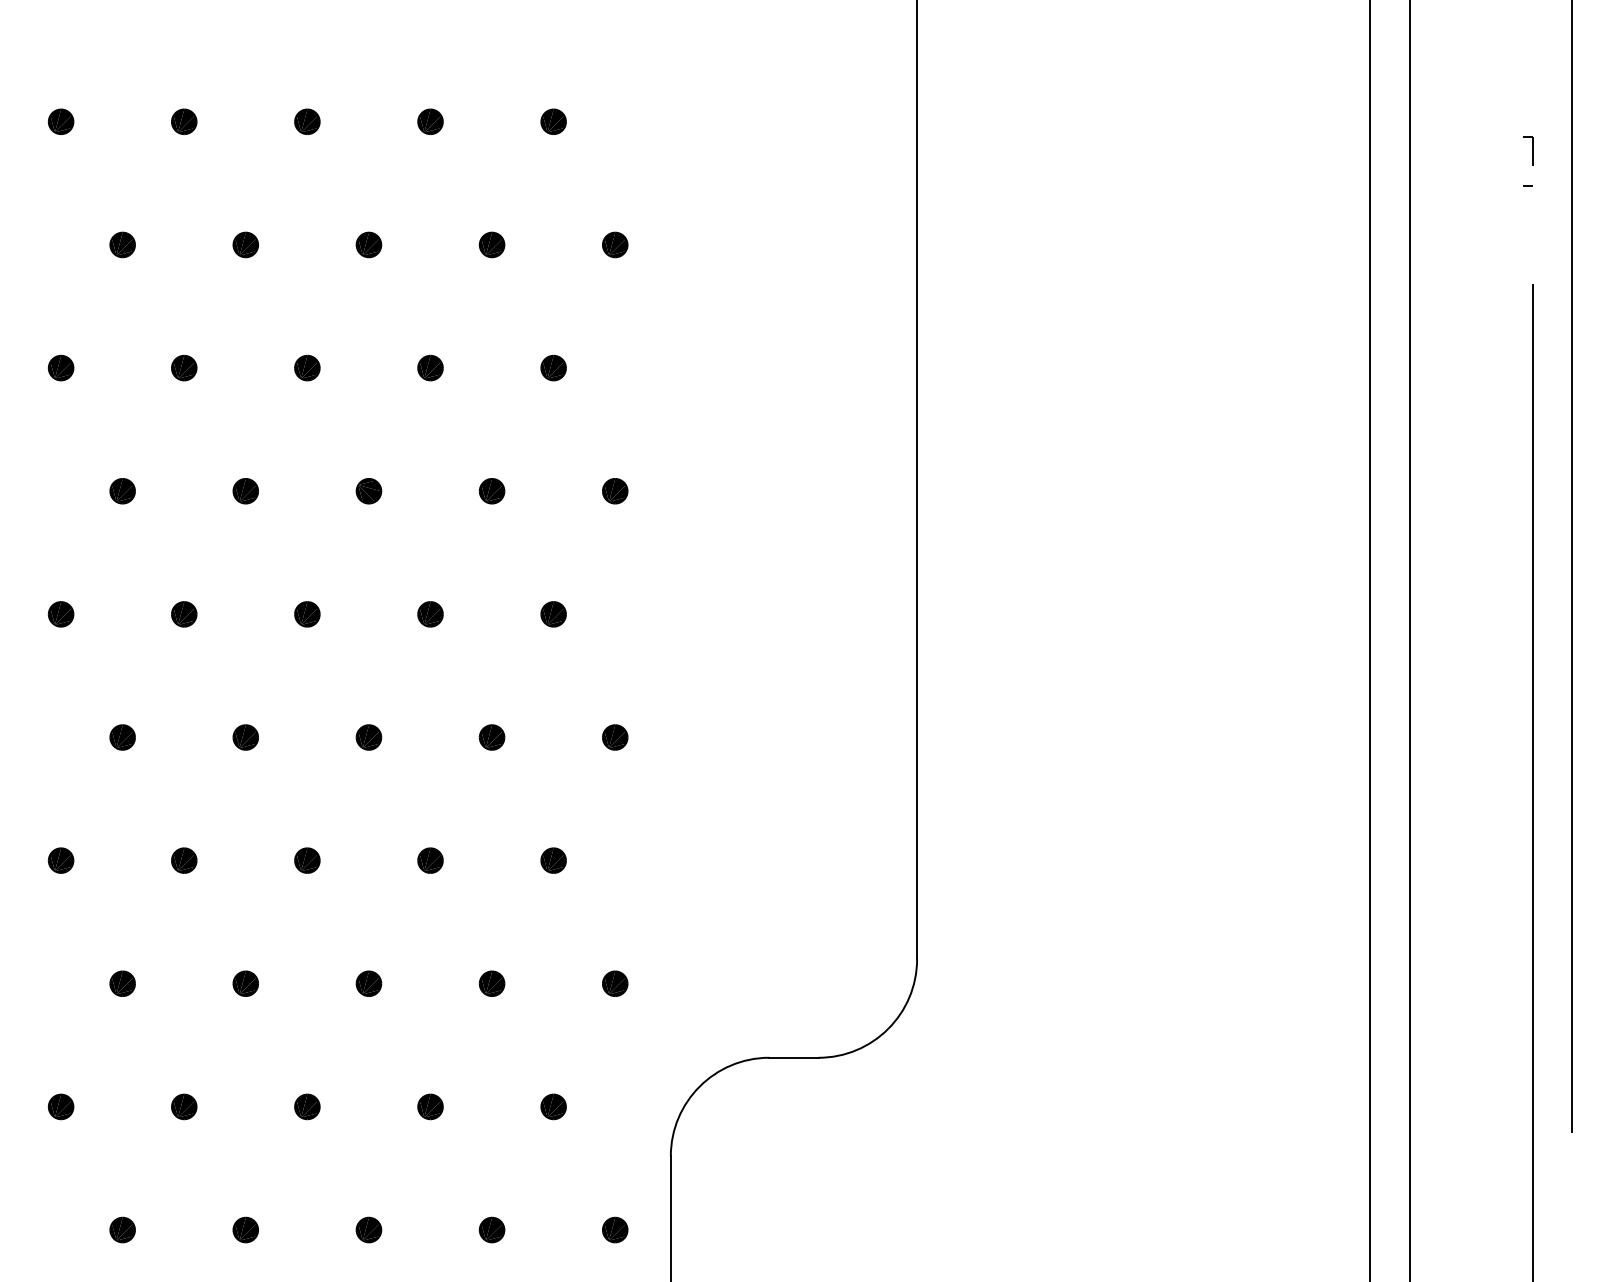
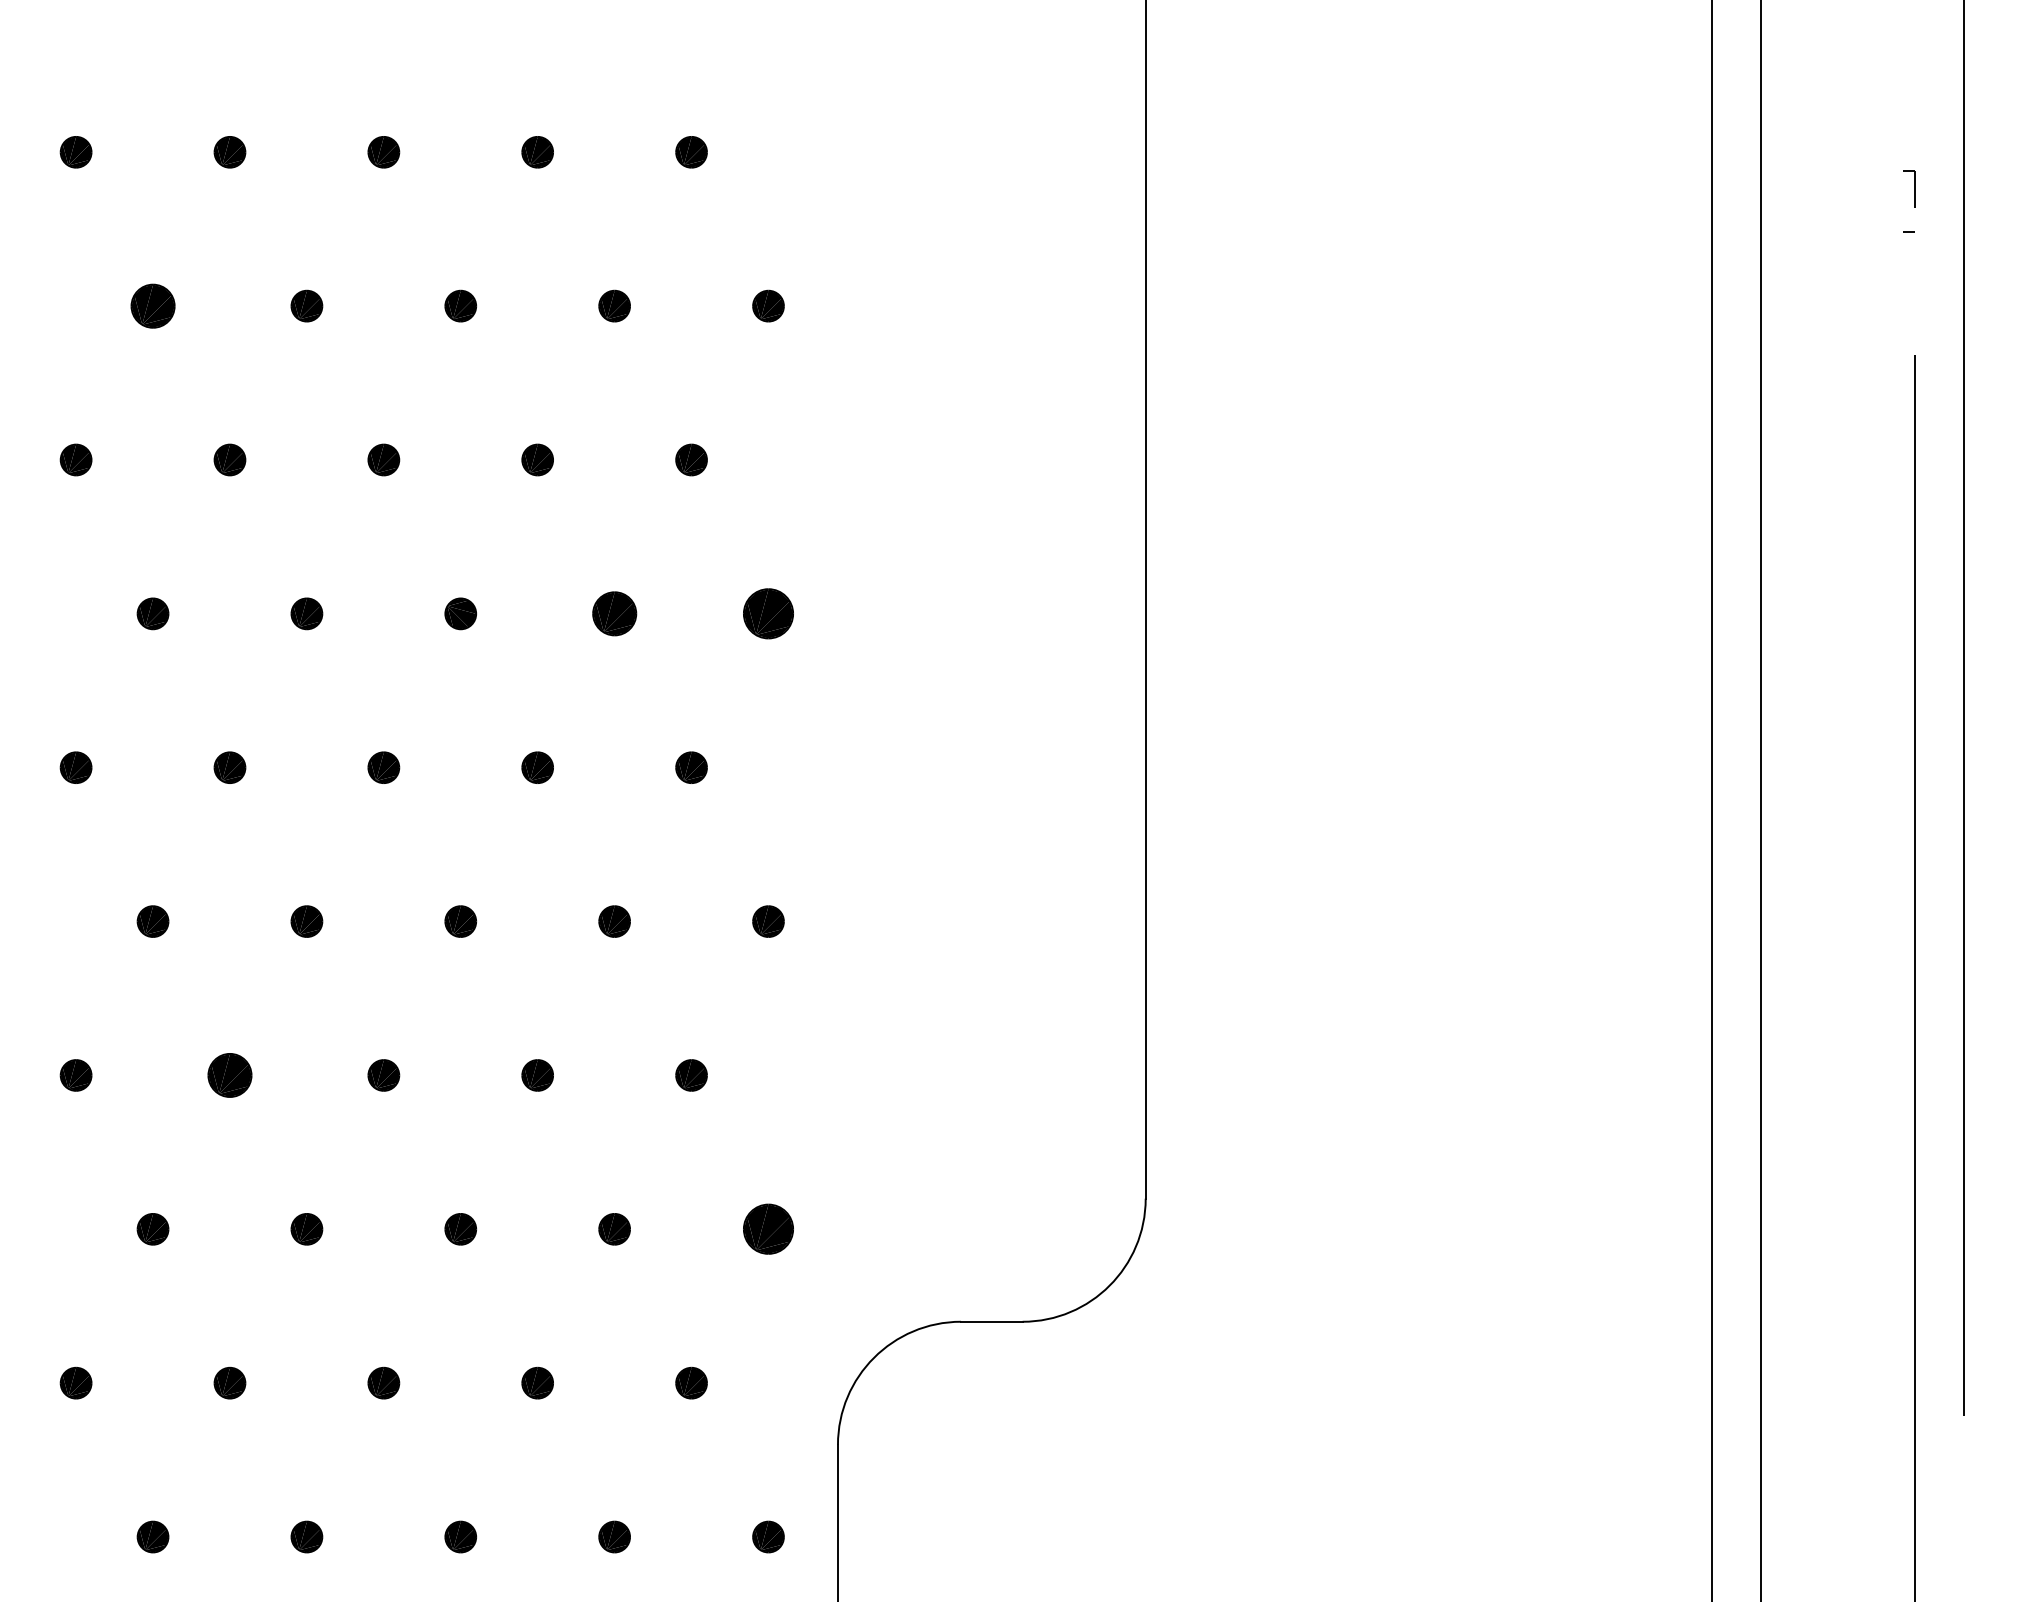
part: (122, 244) -> (152, 305), size x1.4
part: (491, 490) -> (614, 613), size x1.4
part: (615, 490) -> (768, 613), size x1.6
part: (183, 860) -> (229, 1075), size x1.4
part: (615, 983) -> (768, 1229), size x1.6

